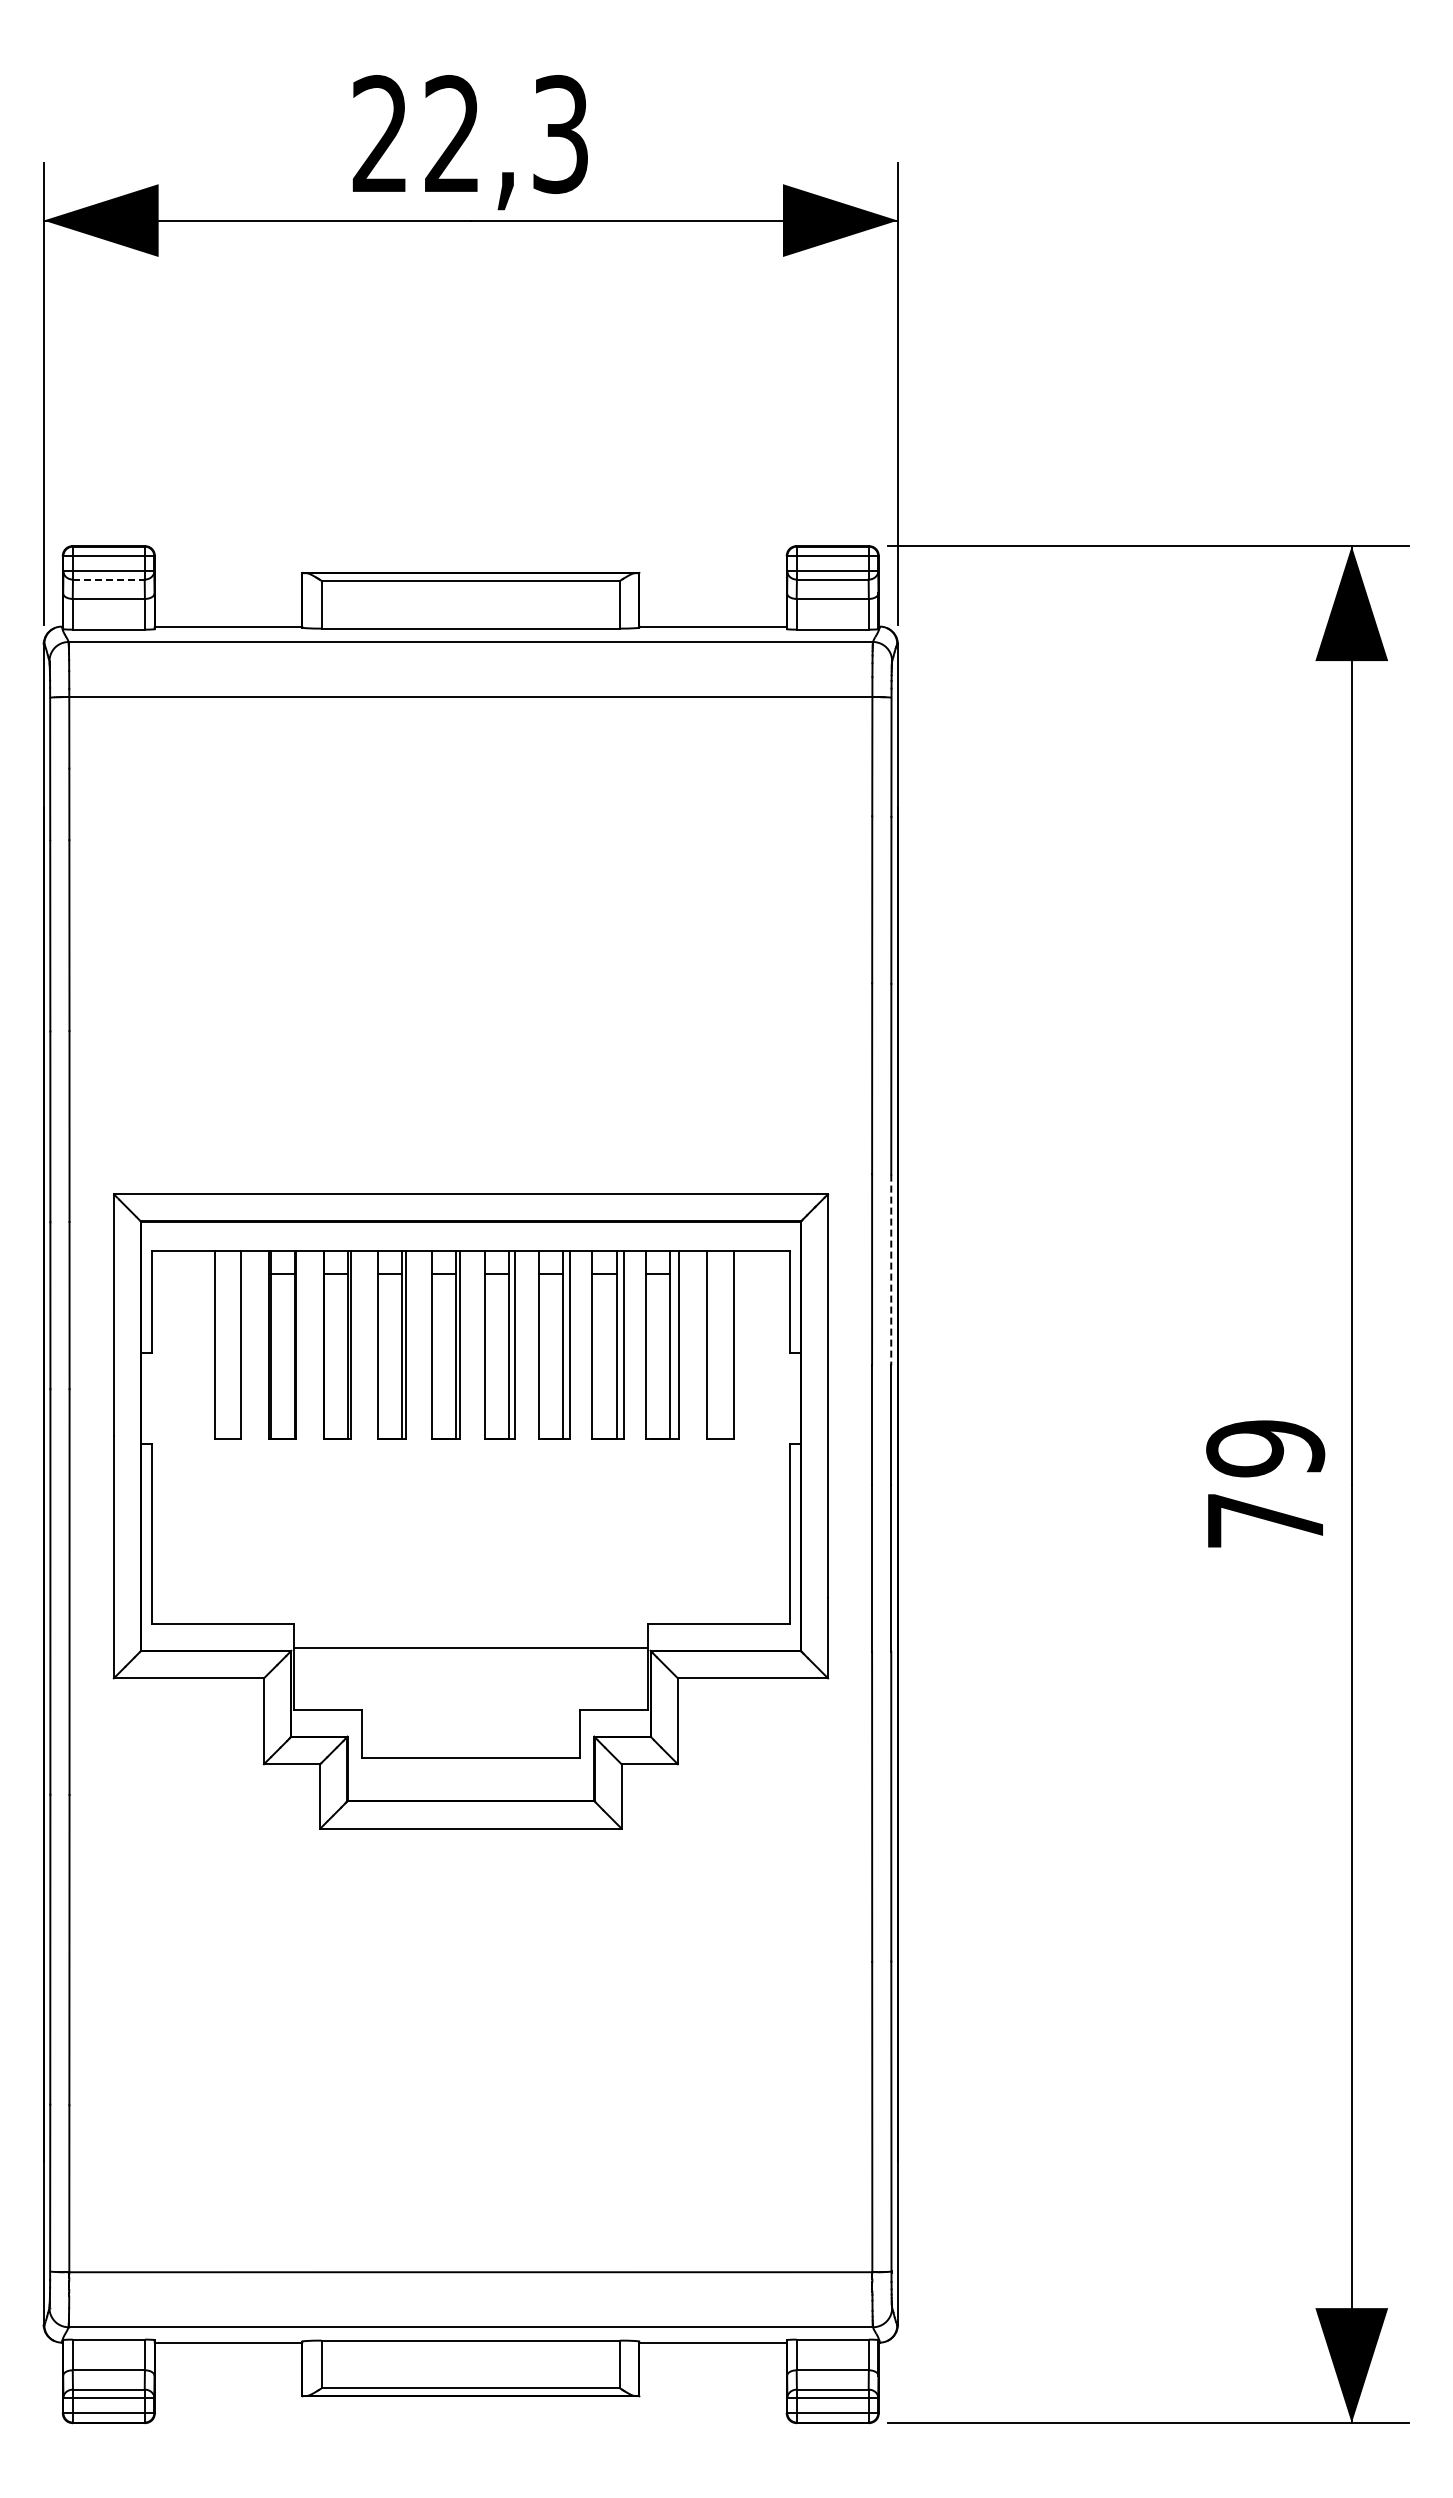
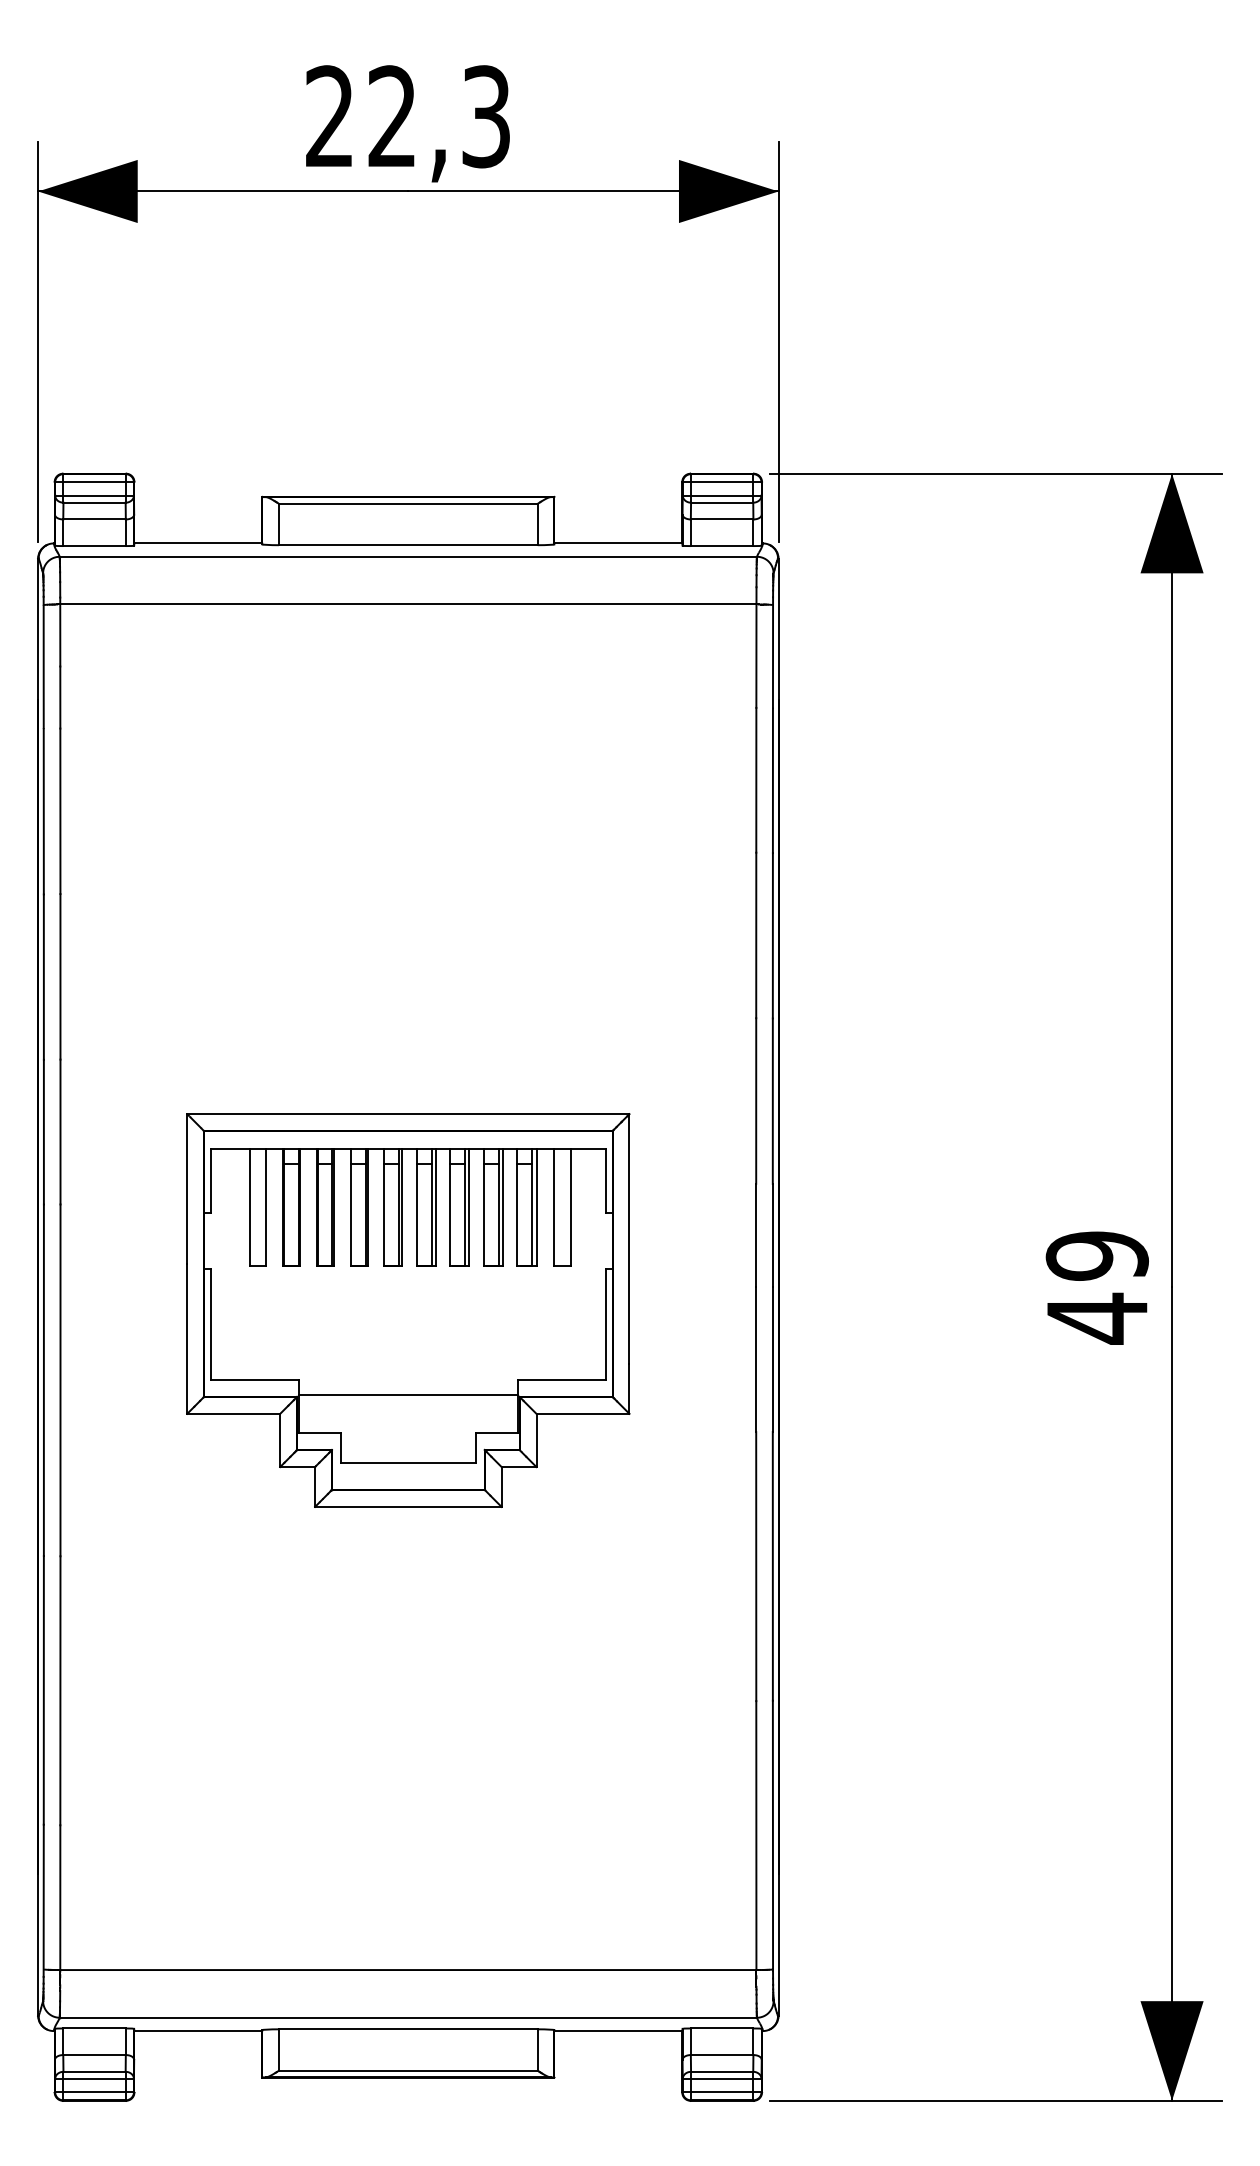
line: (108, 579) -> (94, 502), dashed -> solid
line: (891, 1270) -> (773, 1101), dashed -> solid
part: (470, 1511) -> (408, 1310), size x0.71
text: (1265, 1521) -> (1097, 1319), 79 -> 49

